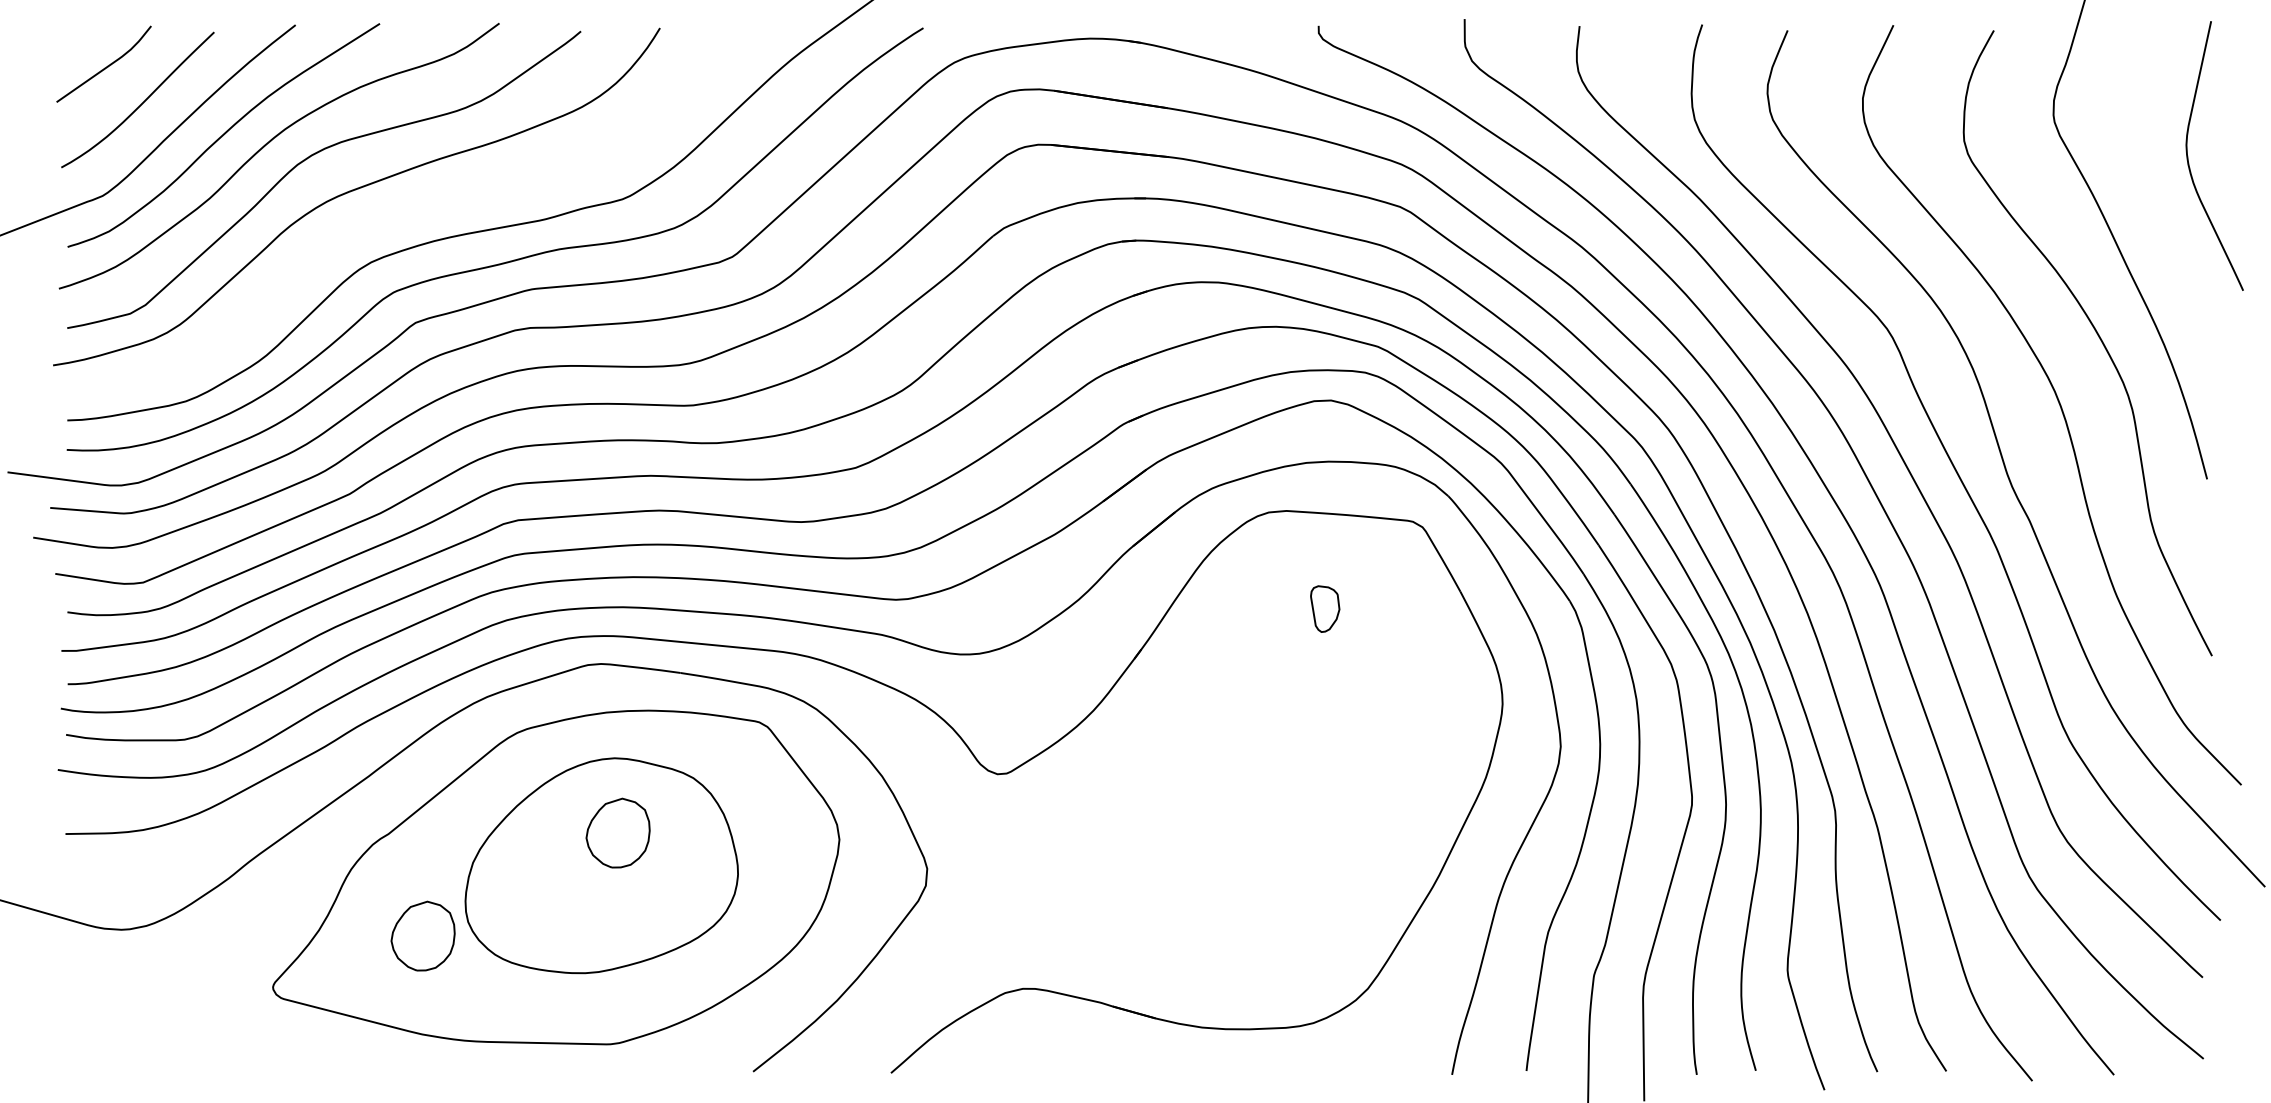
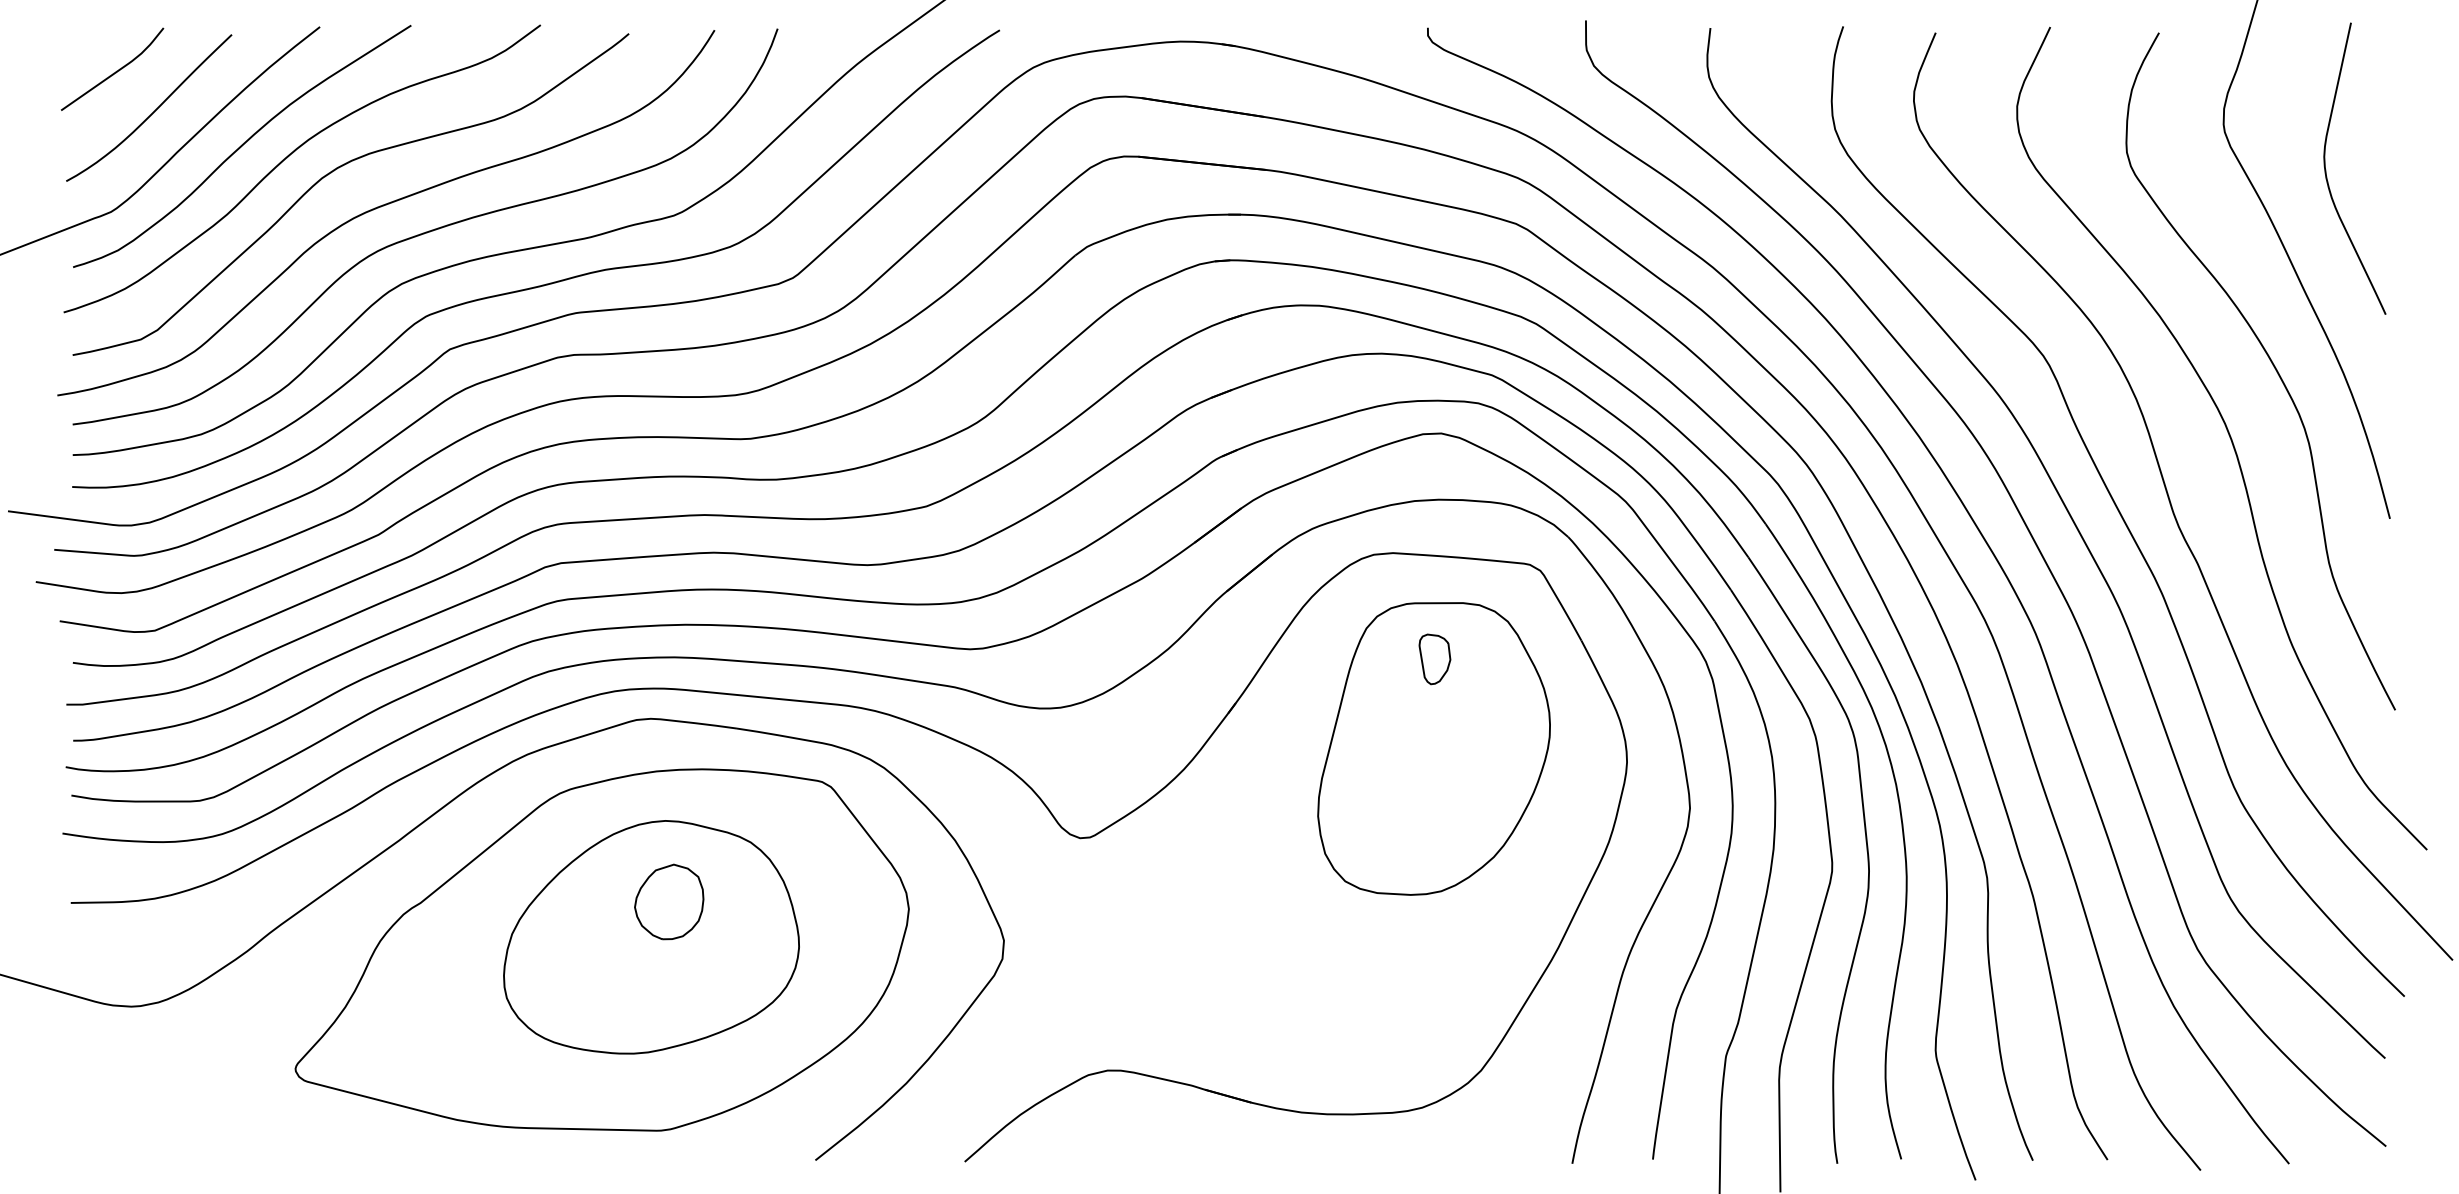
curve: (2188, 156) -> (2326, 169), moved
curve: (394, 213) -> (427, 230), added
part: (1324, 691) -> (1434, 748), added
part: (422, 935) -> (457, 1012), removed

